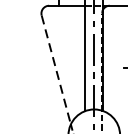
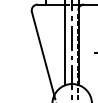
line: (56, 70) -> (43, 54), dashed -> solid

